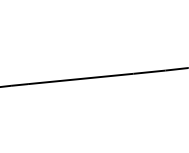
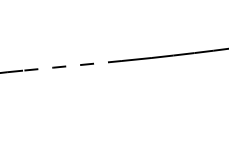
line: (79, 78) -> (71, 65), solid -> dashed

